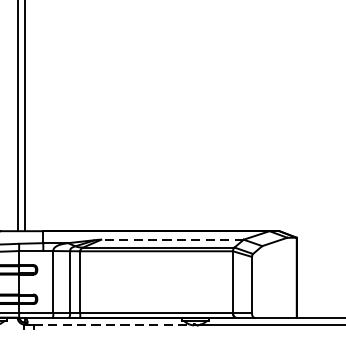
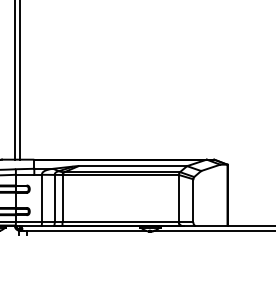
line: (172, 240) -> (132, 166), dashed -> solid
line: (111, 324) -> (86, 230), dashed -> solid

